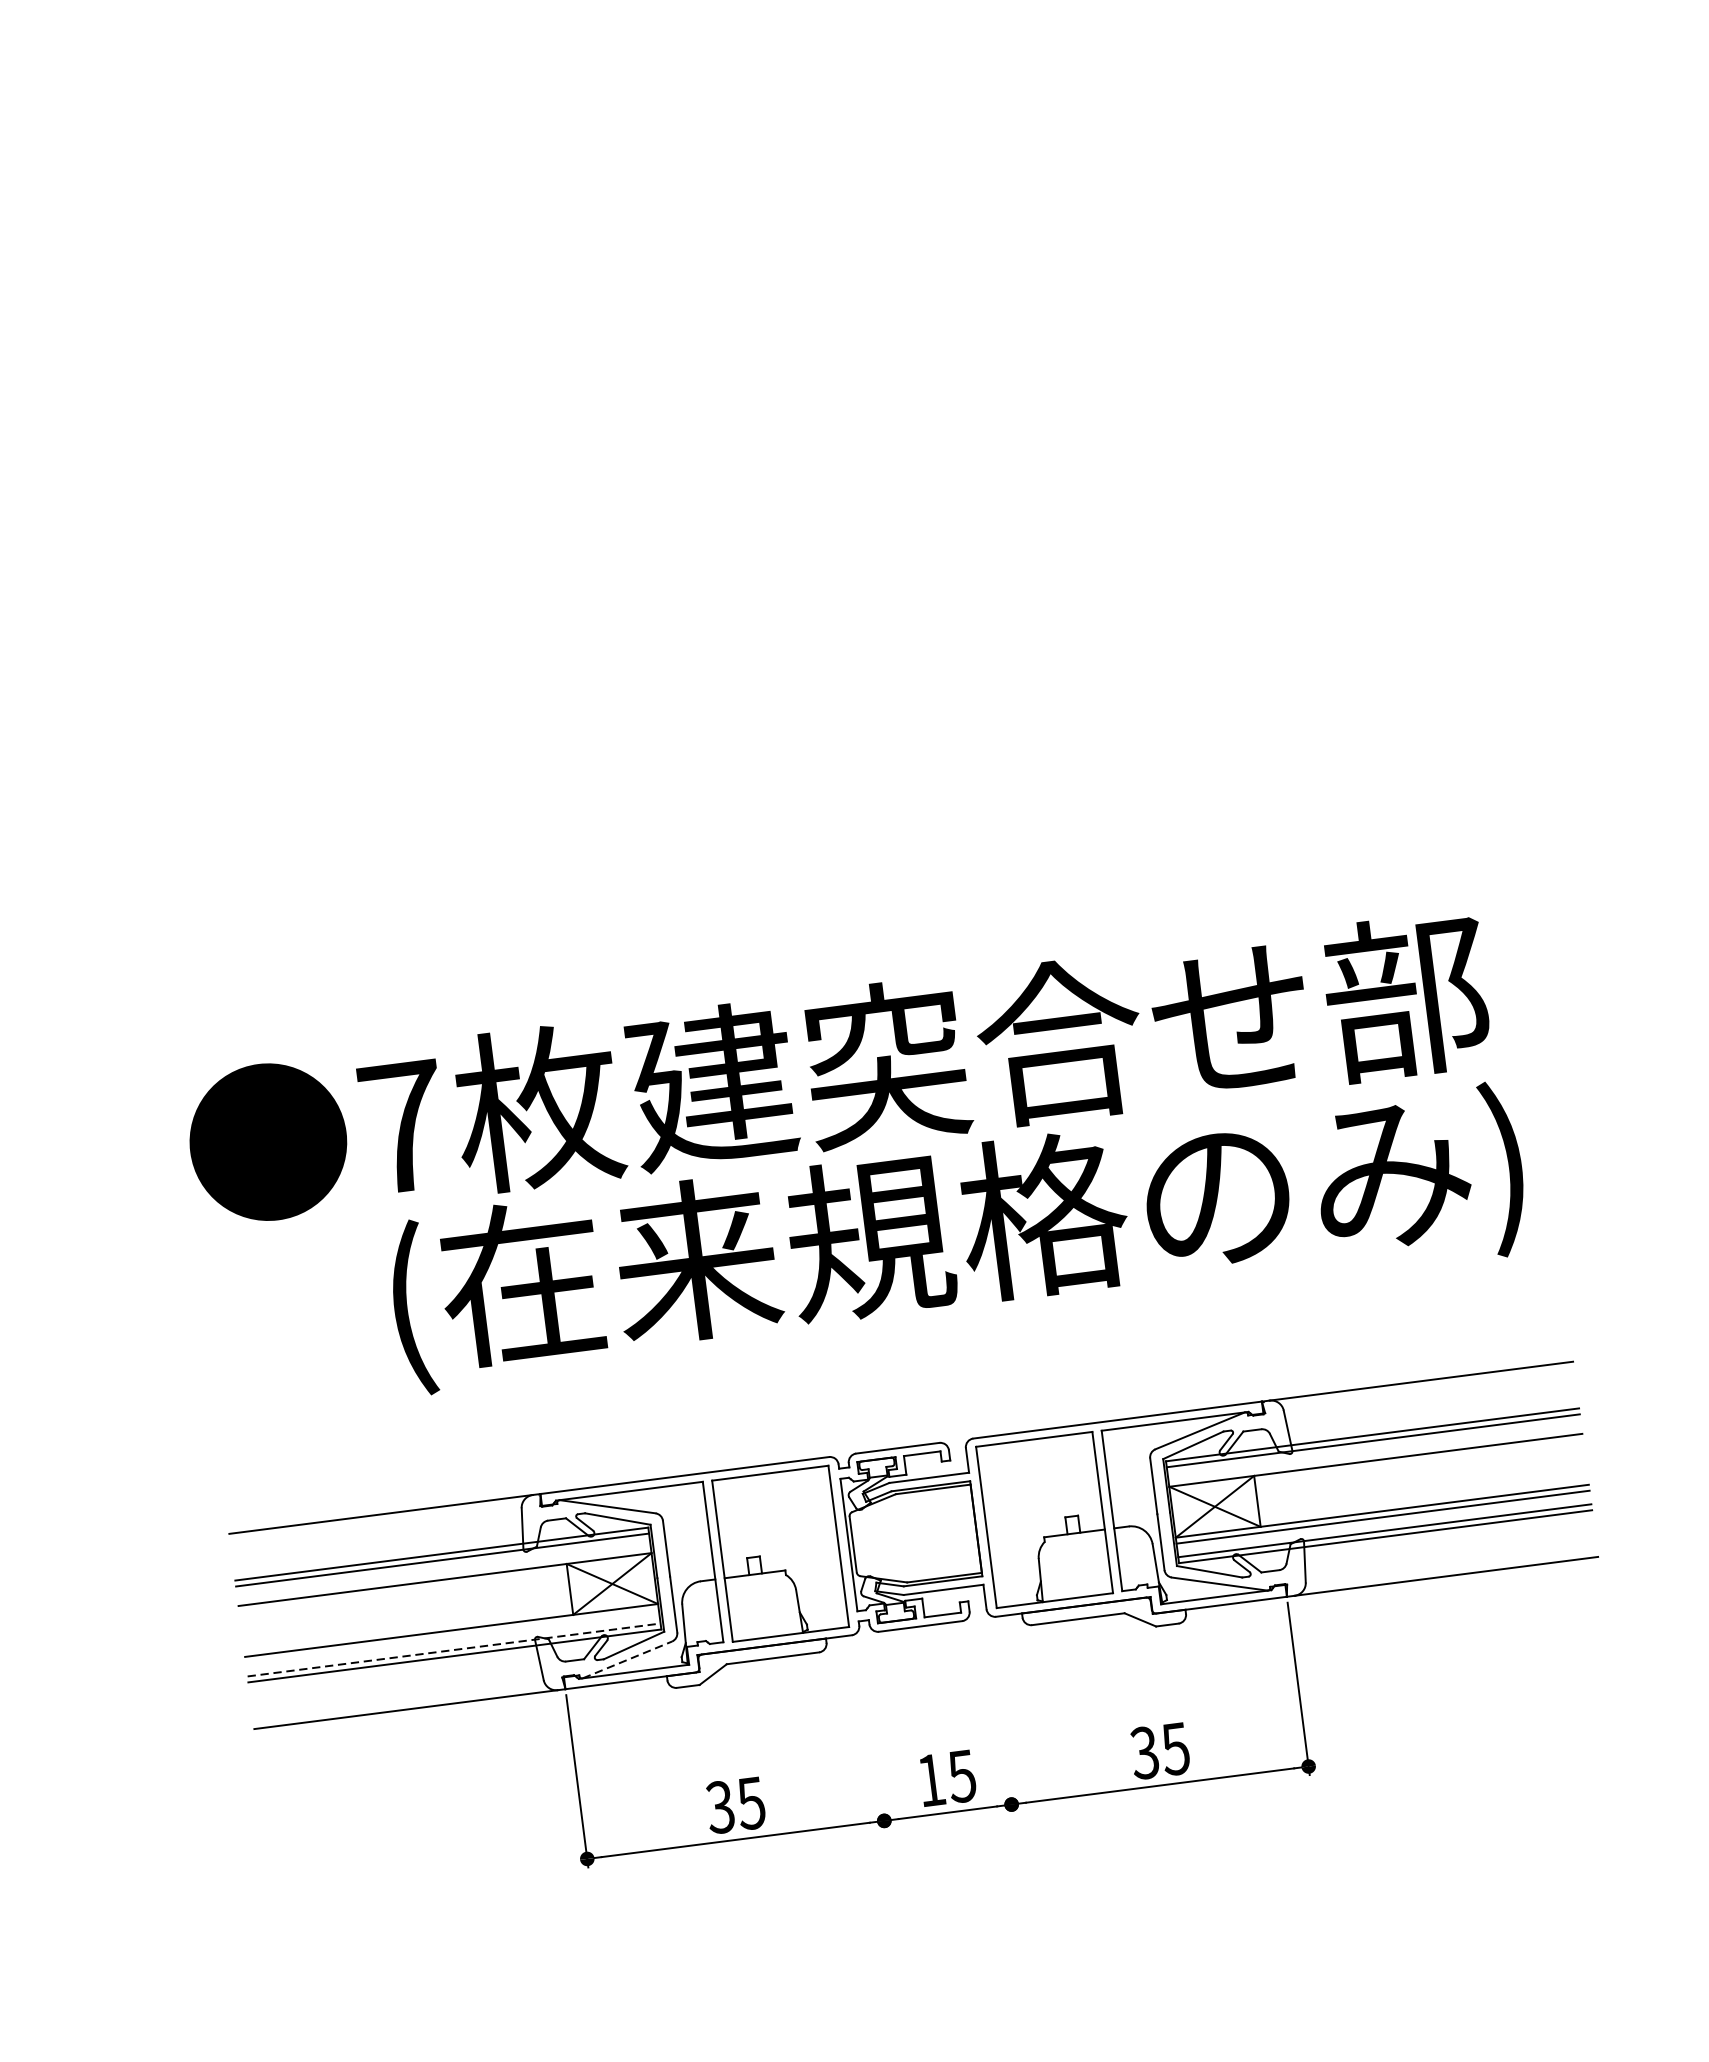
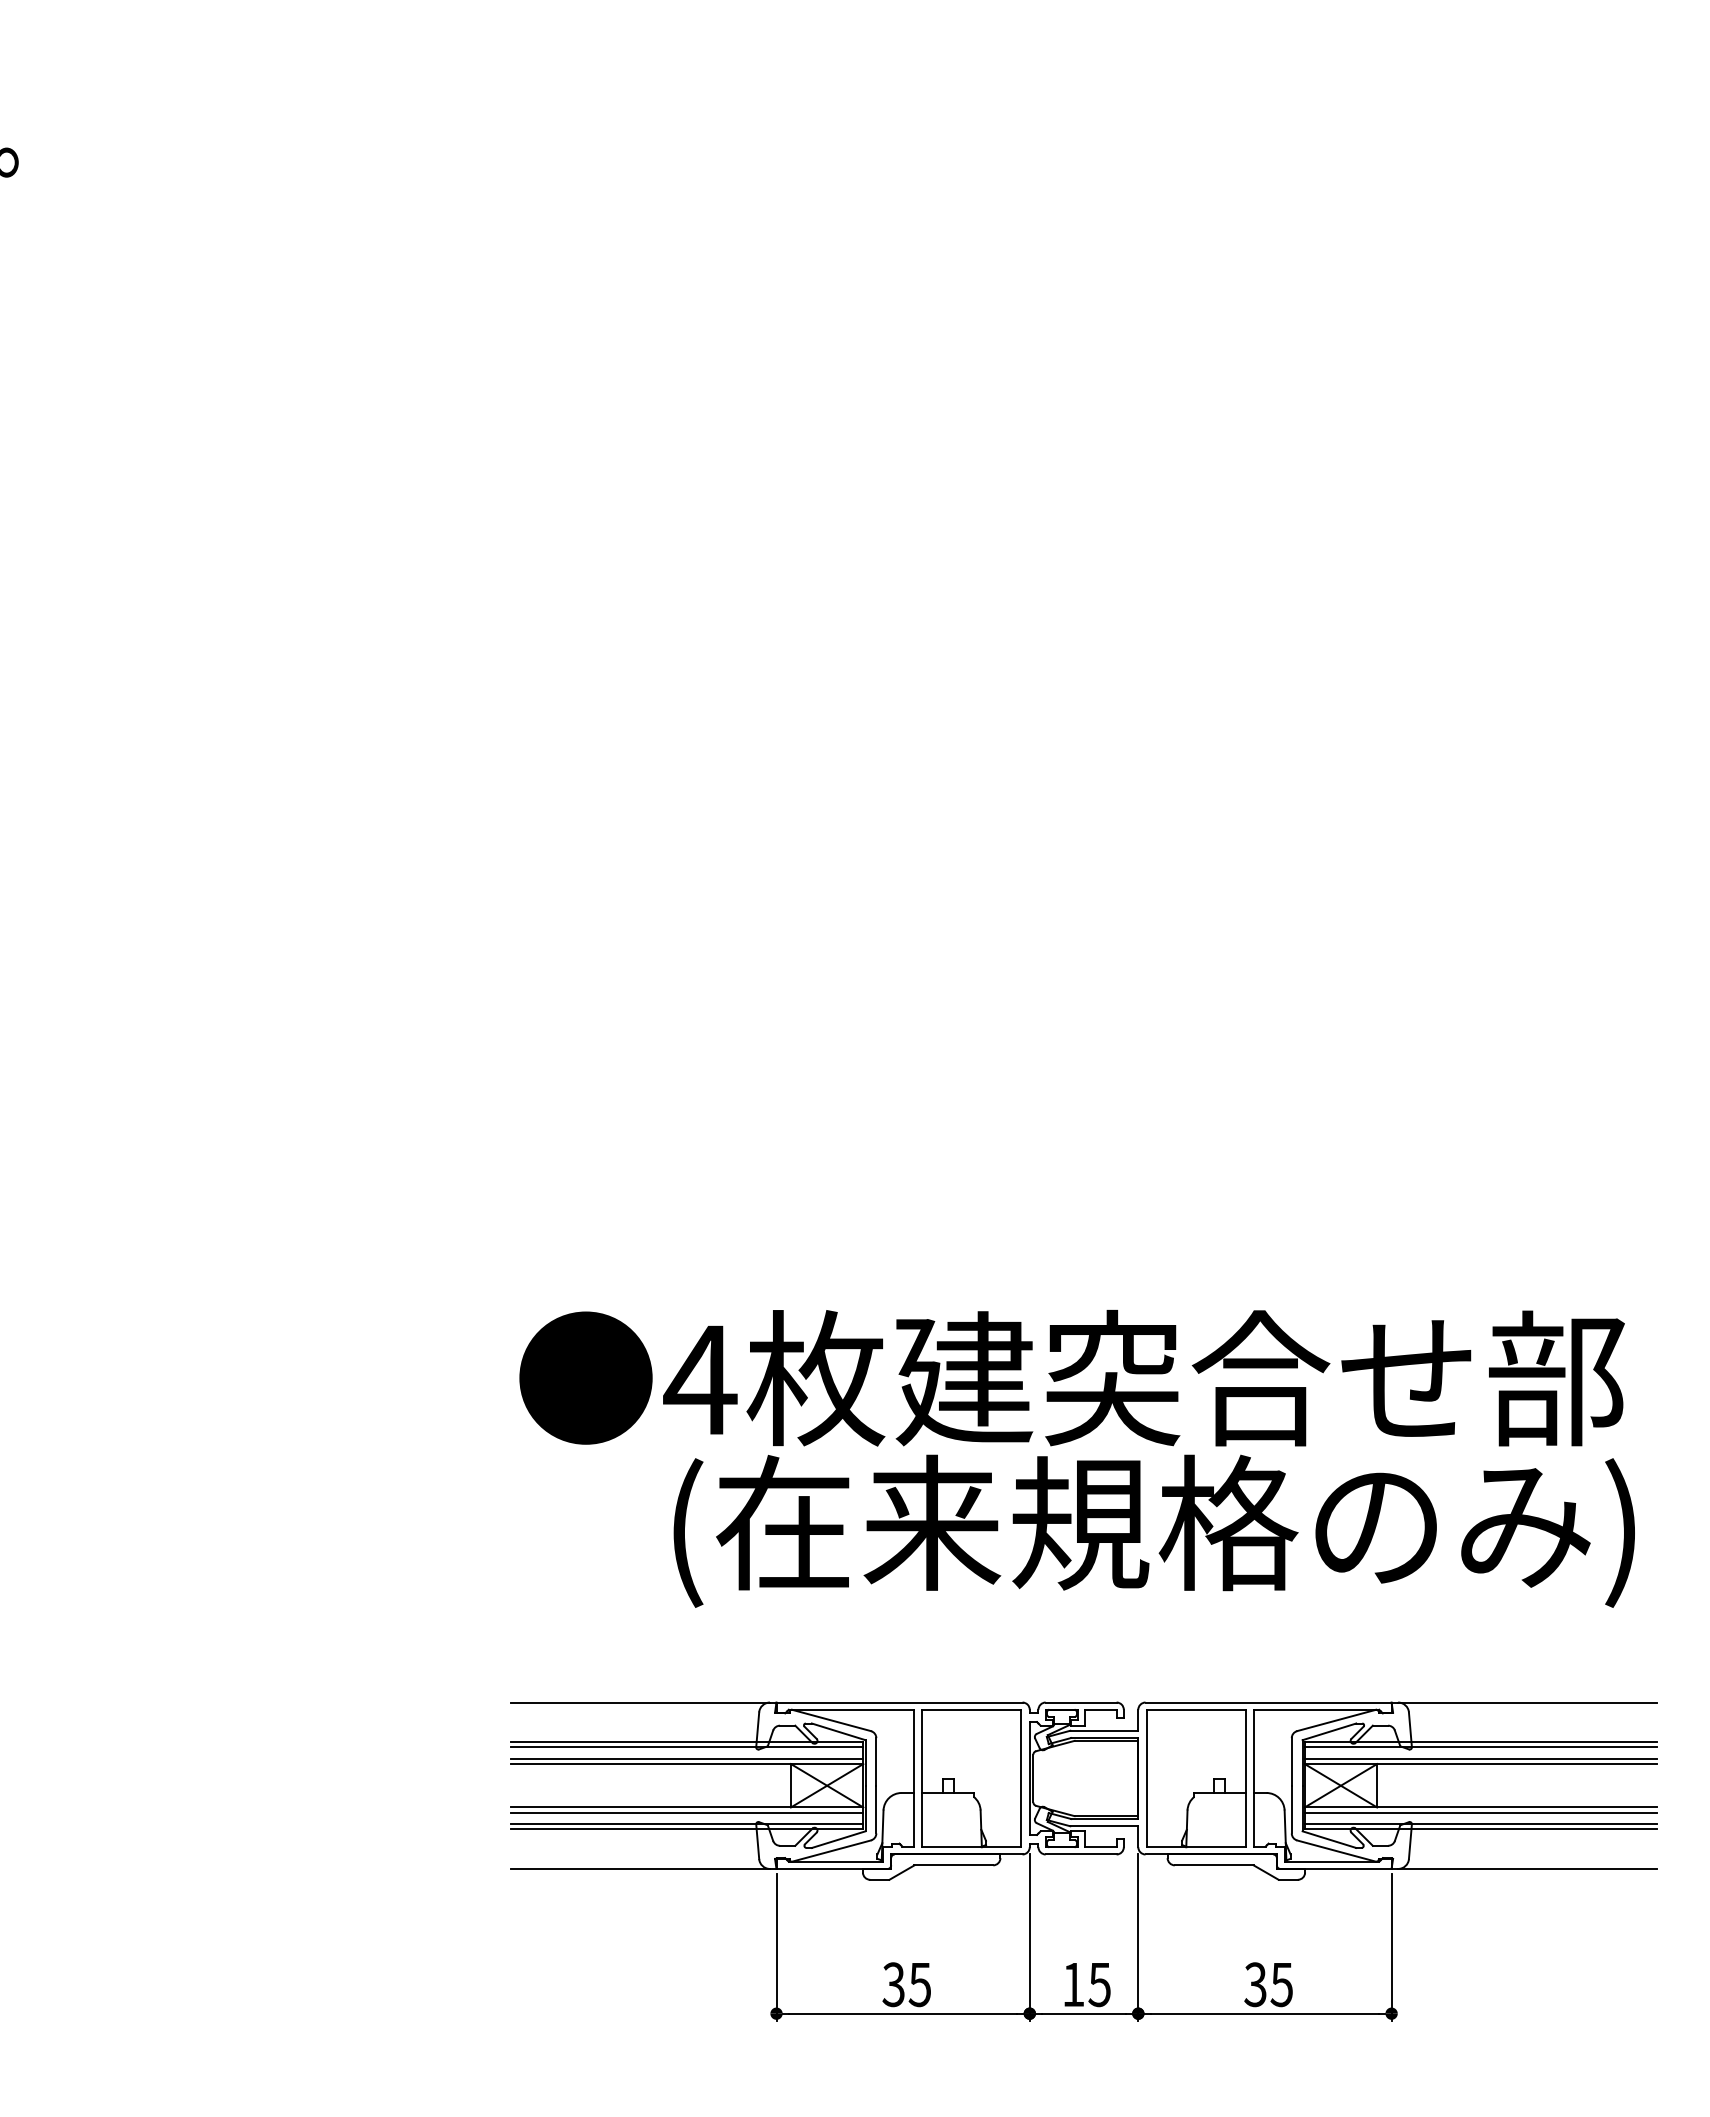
text: (402, 1126) -> (700, 1379), 7 -> 4
line: (1374, 1453) -> (1480, 1758), added
line: (444, 1573) -> (687, 1758), added
line: (452, 1636) -> (687, 1812), added
line: (454, 1650) -> (687, 1824), dashed -> solid
line: (627, 1660) -> (831, 1851), dashed -> solid
line: (1000, 1715) -> (1138, 1937), added
line: (872, 1731) -> (1029, 1937), added

